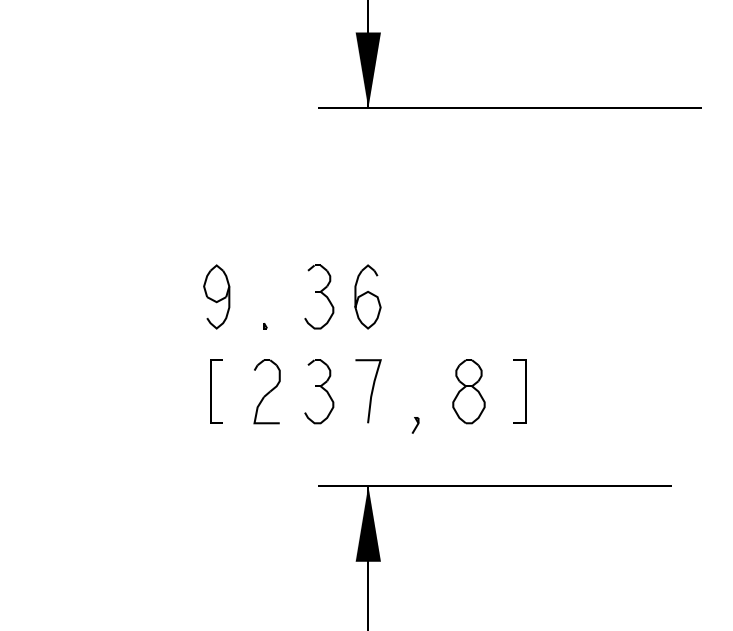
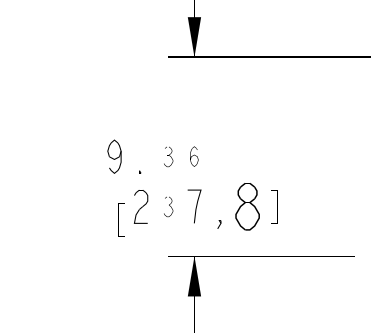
part: (319, 296) -> (168, 156), size x0.6
part: (368, 296) -> (194, 156), size x0.6
line: (211, 391) -> (118, 219), moved
part: (319, 391) -> (168, 206), size x0.6
part: (468, 391) -> (247, 206), size x1.4

